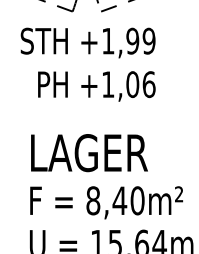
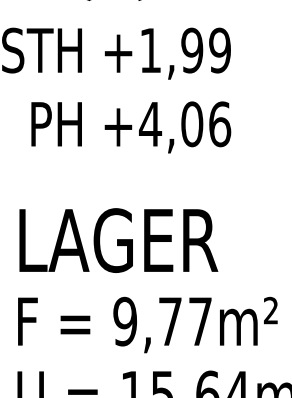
text: (107, 84) -> (149, 124), +1,06 -> +4,06
text: (115, 200) -> (162, 321), 8,40m² -> 9,77m²

